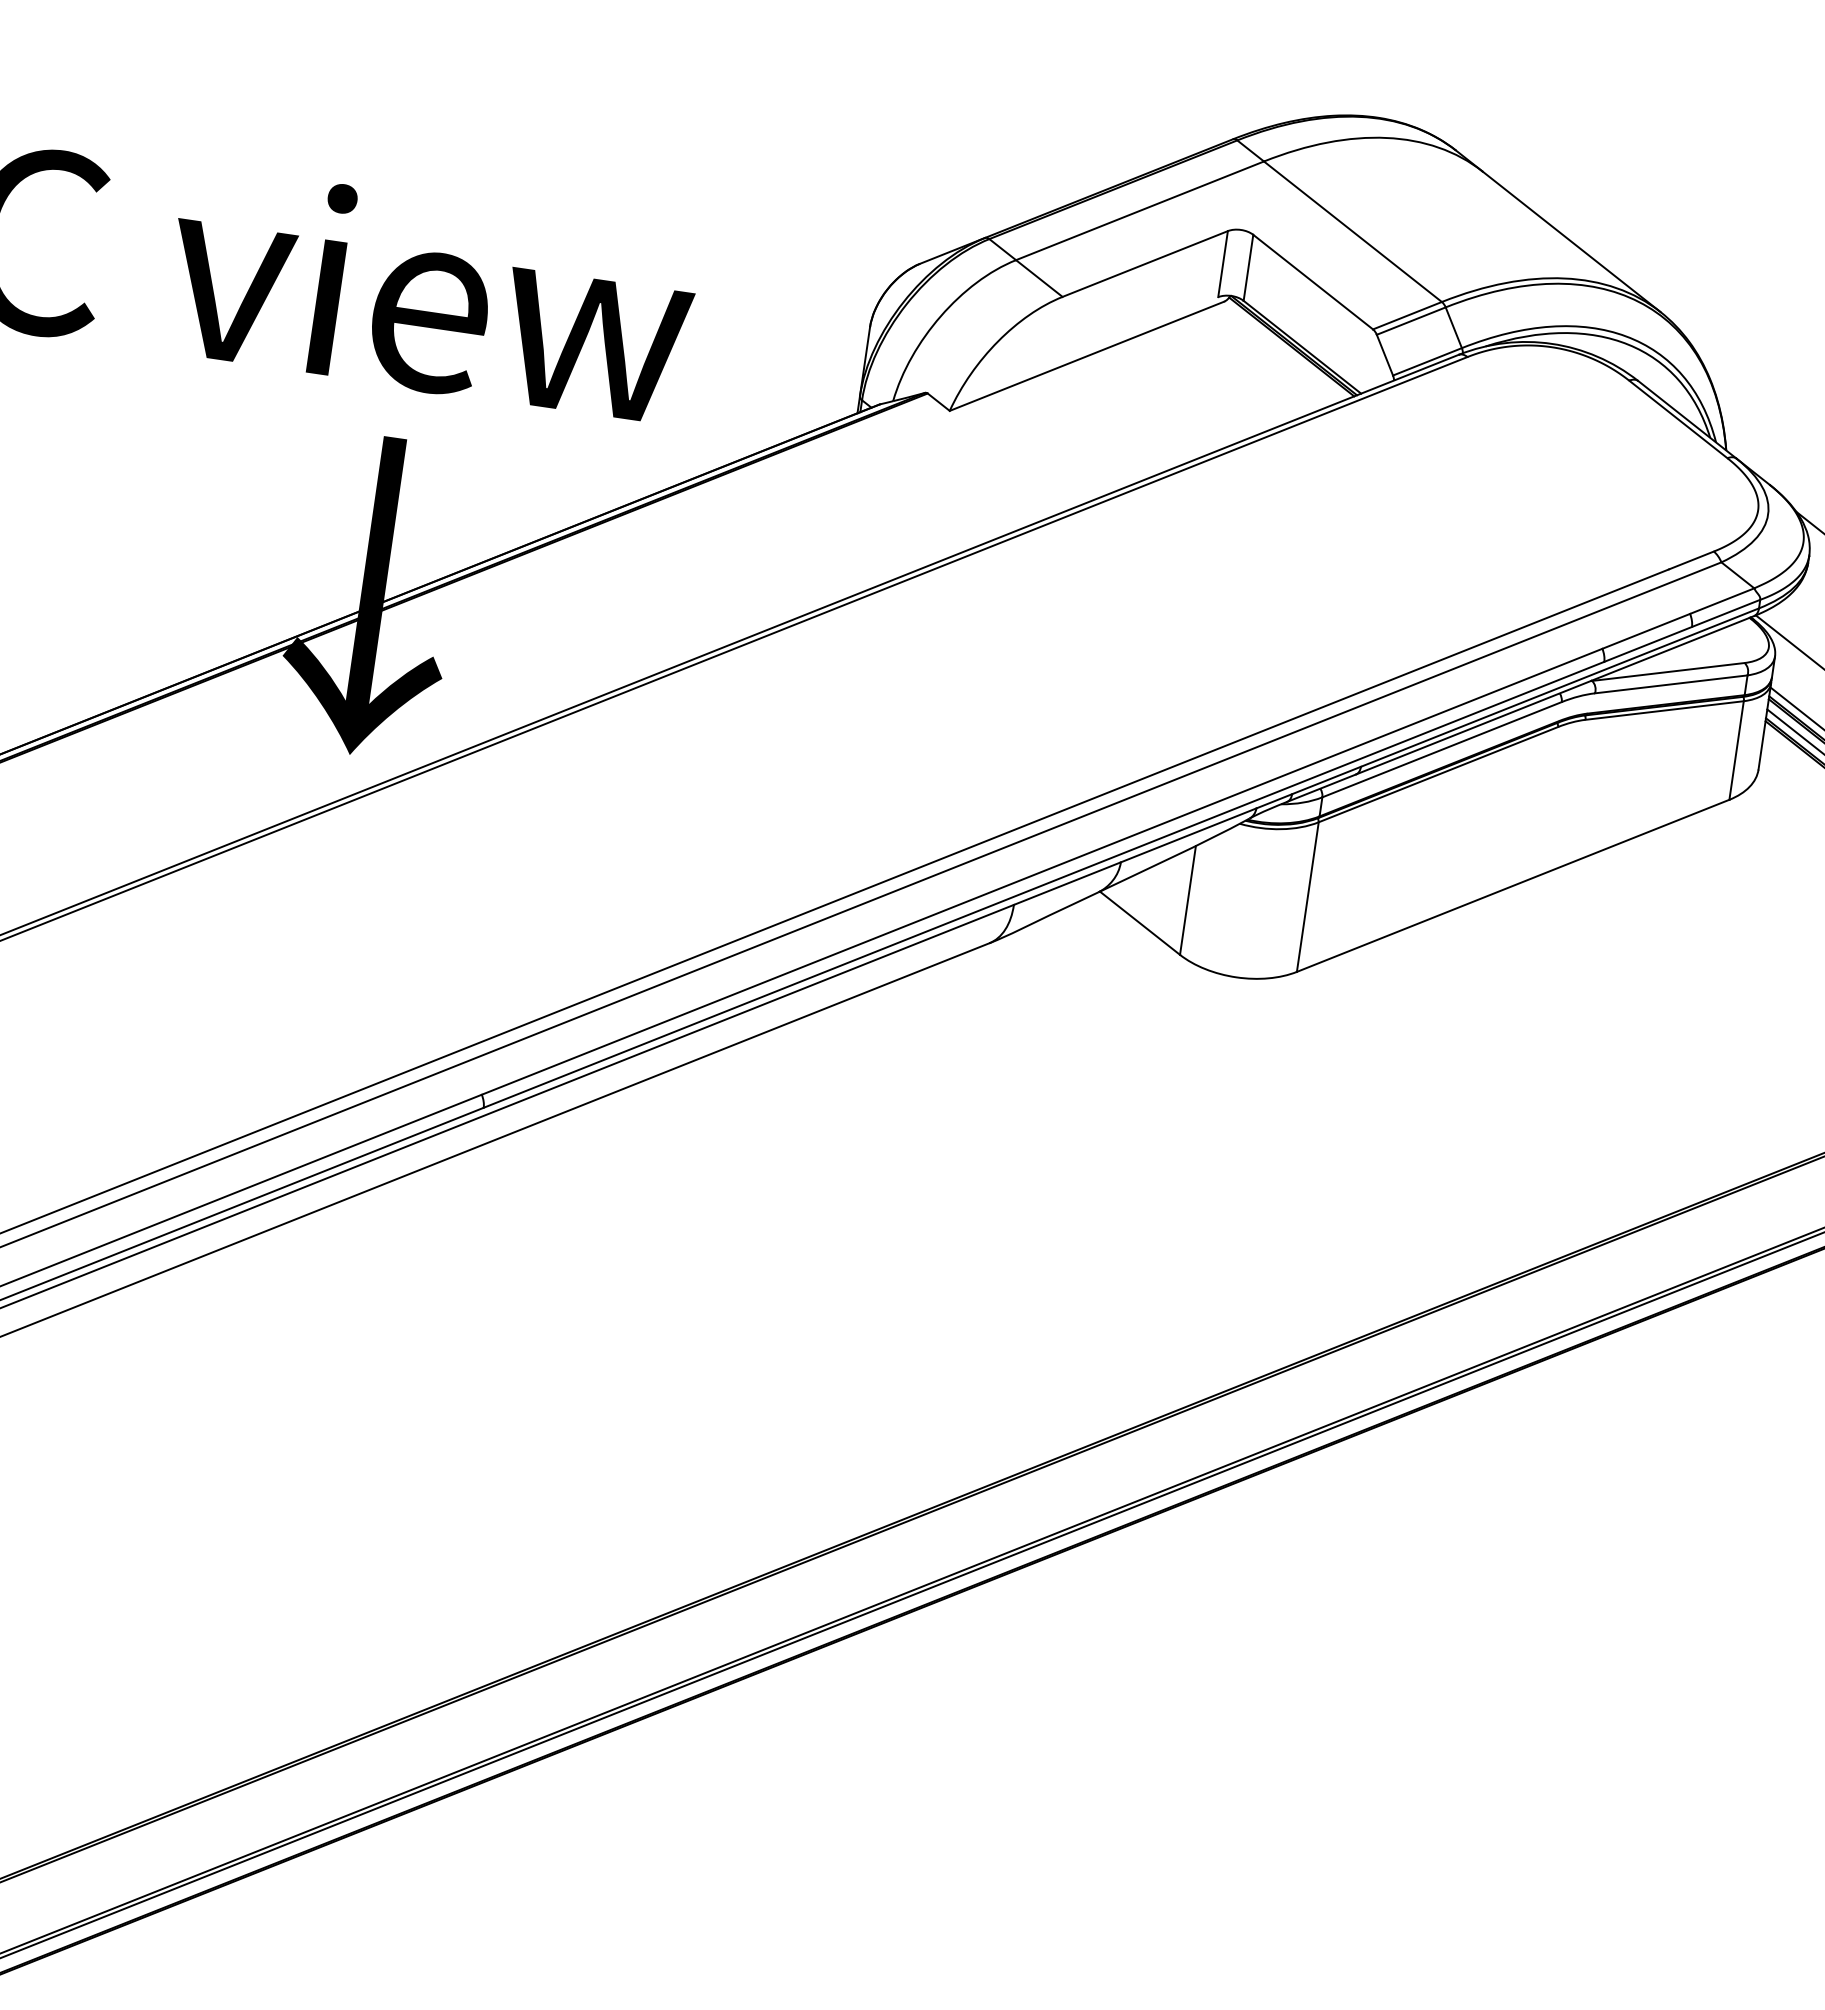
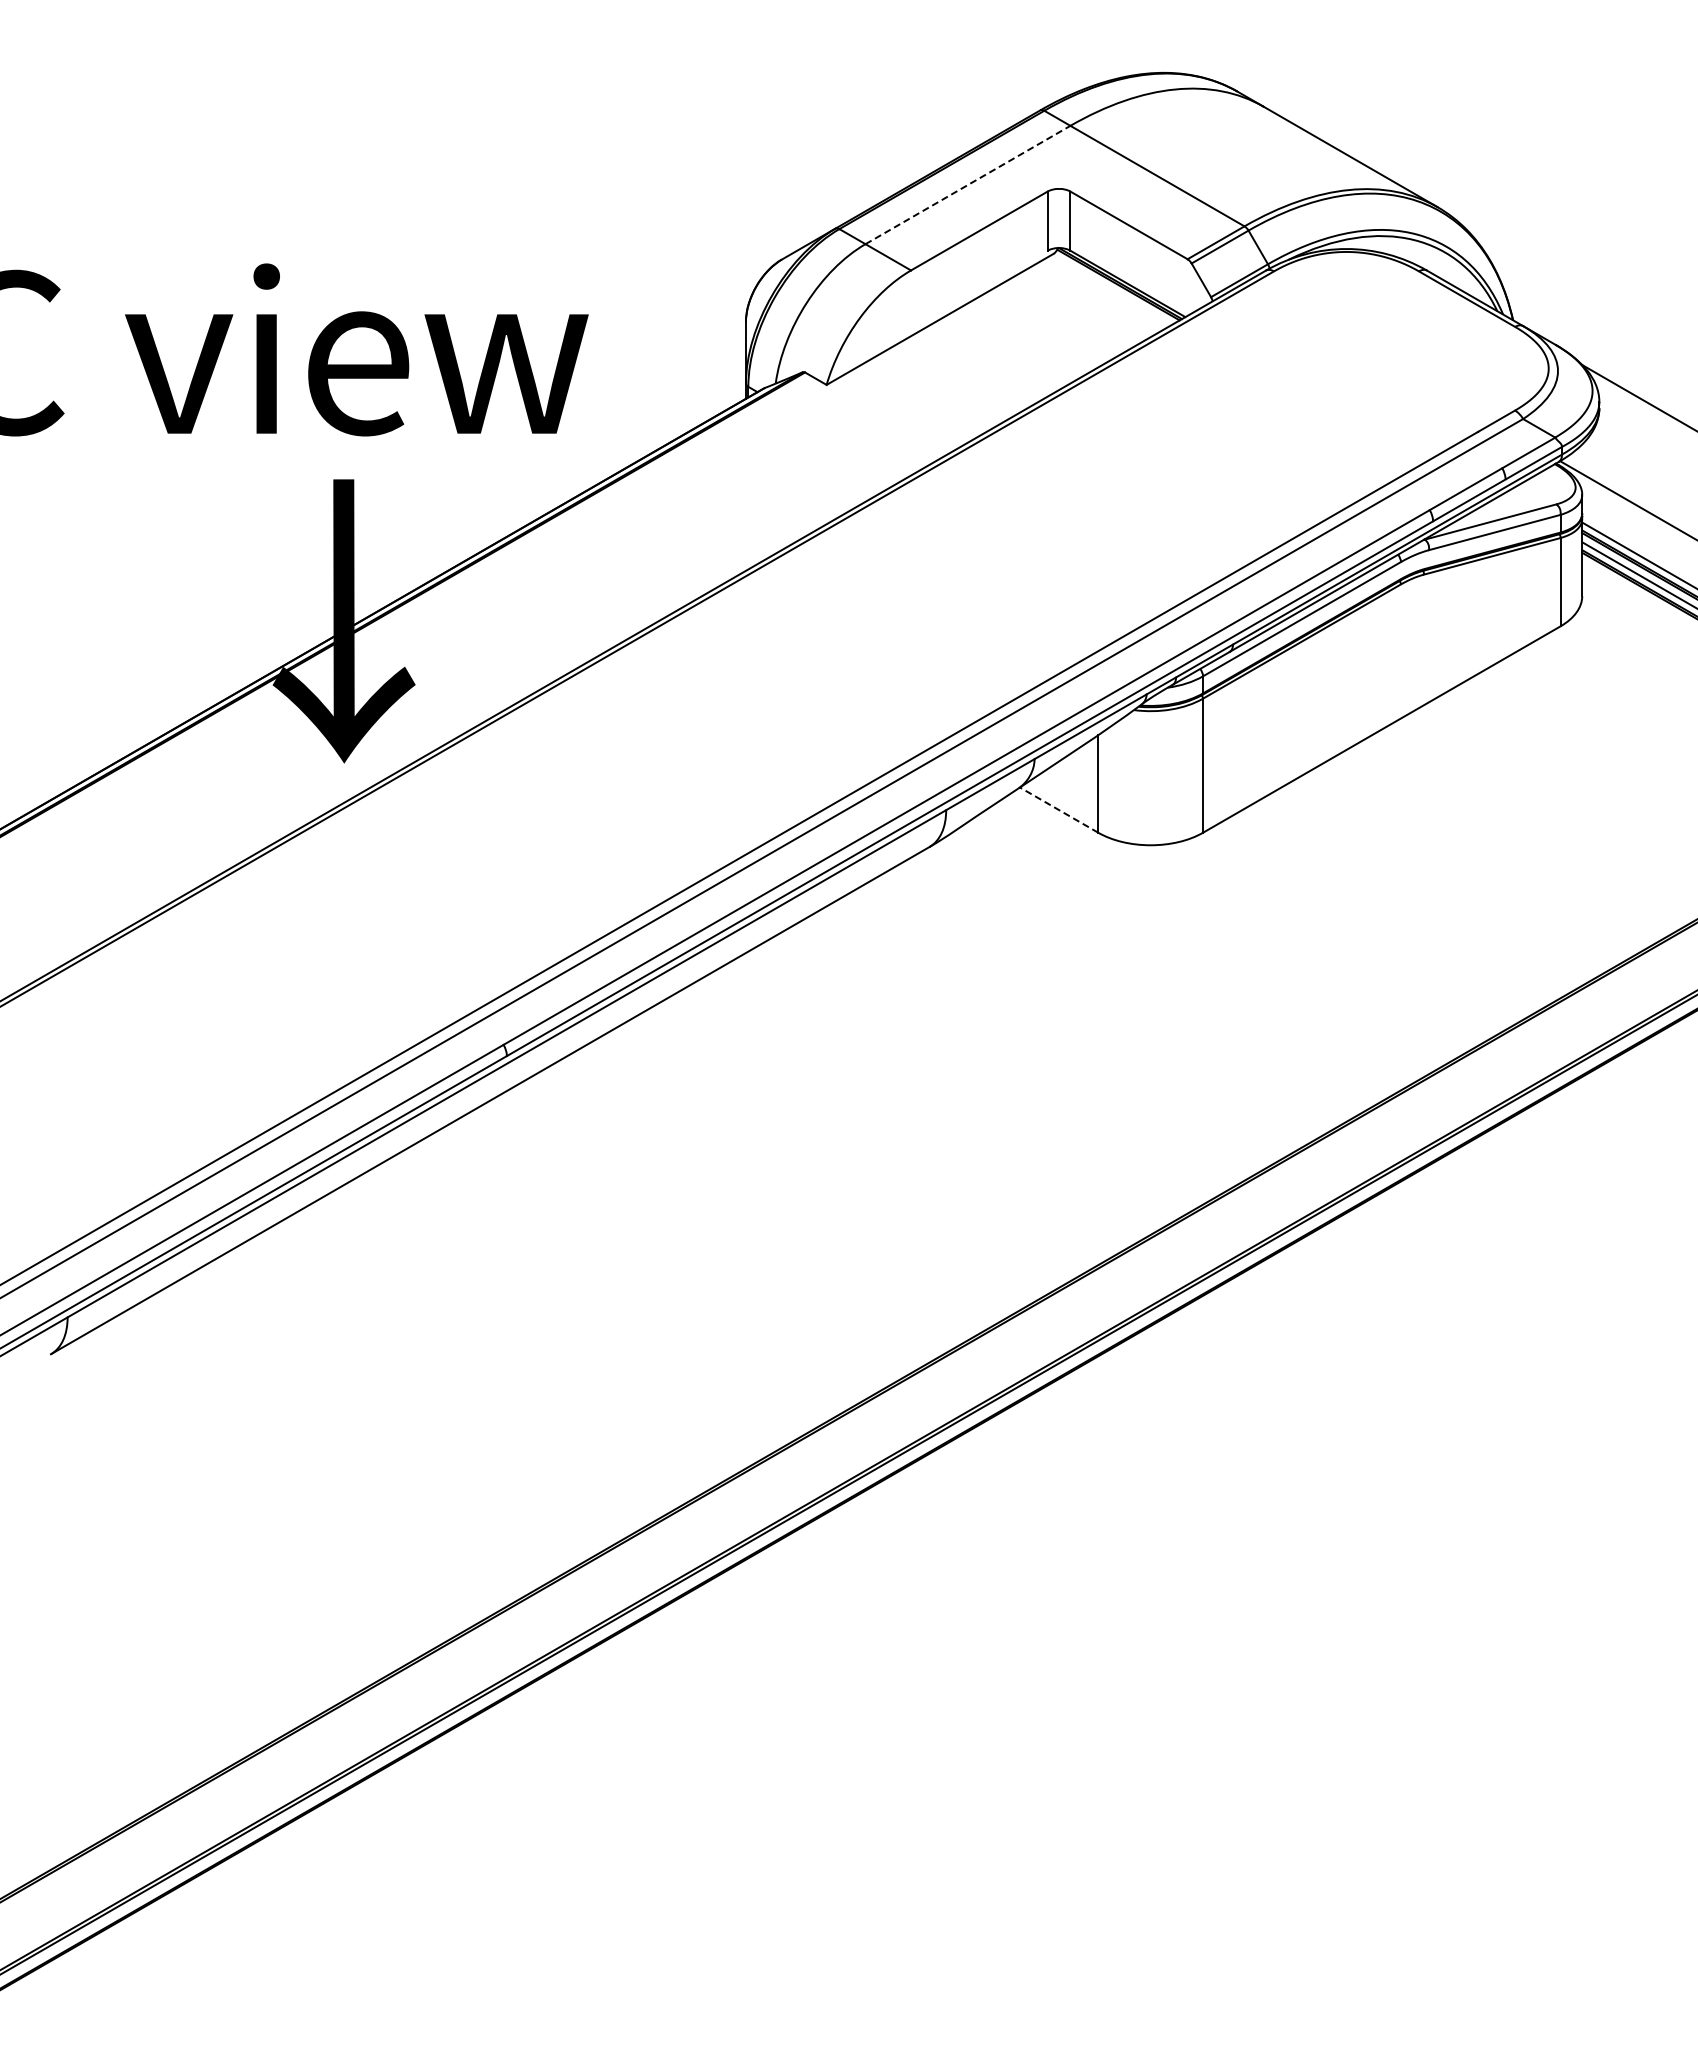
line: (1140, 210) -> (968, 184), solid -> dashed
line: (1139, 922) -> (1058, 809), solid -> dashed

